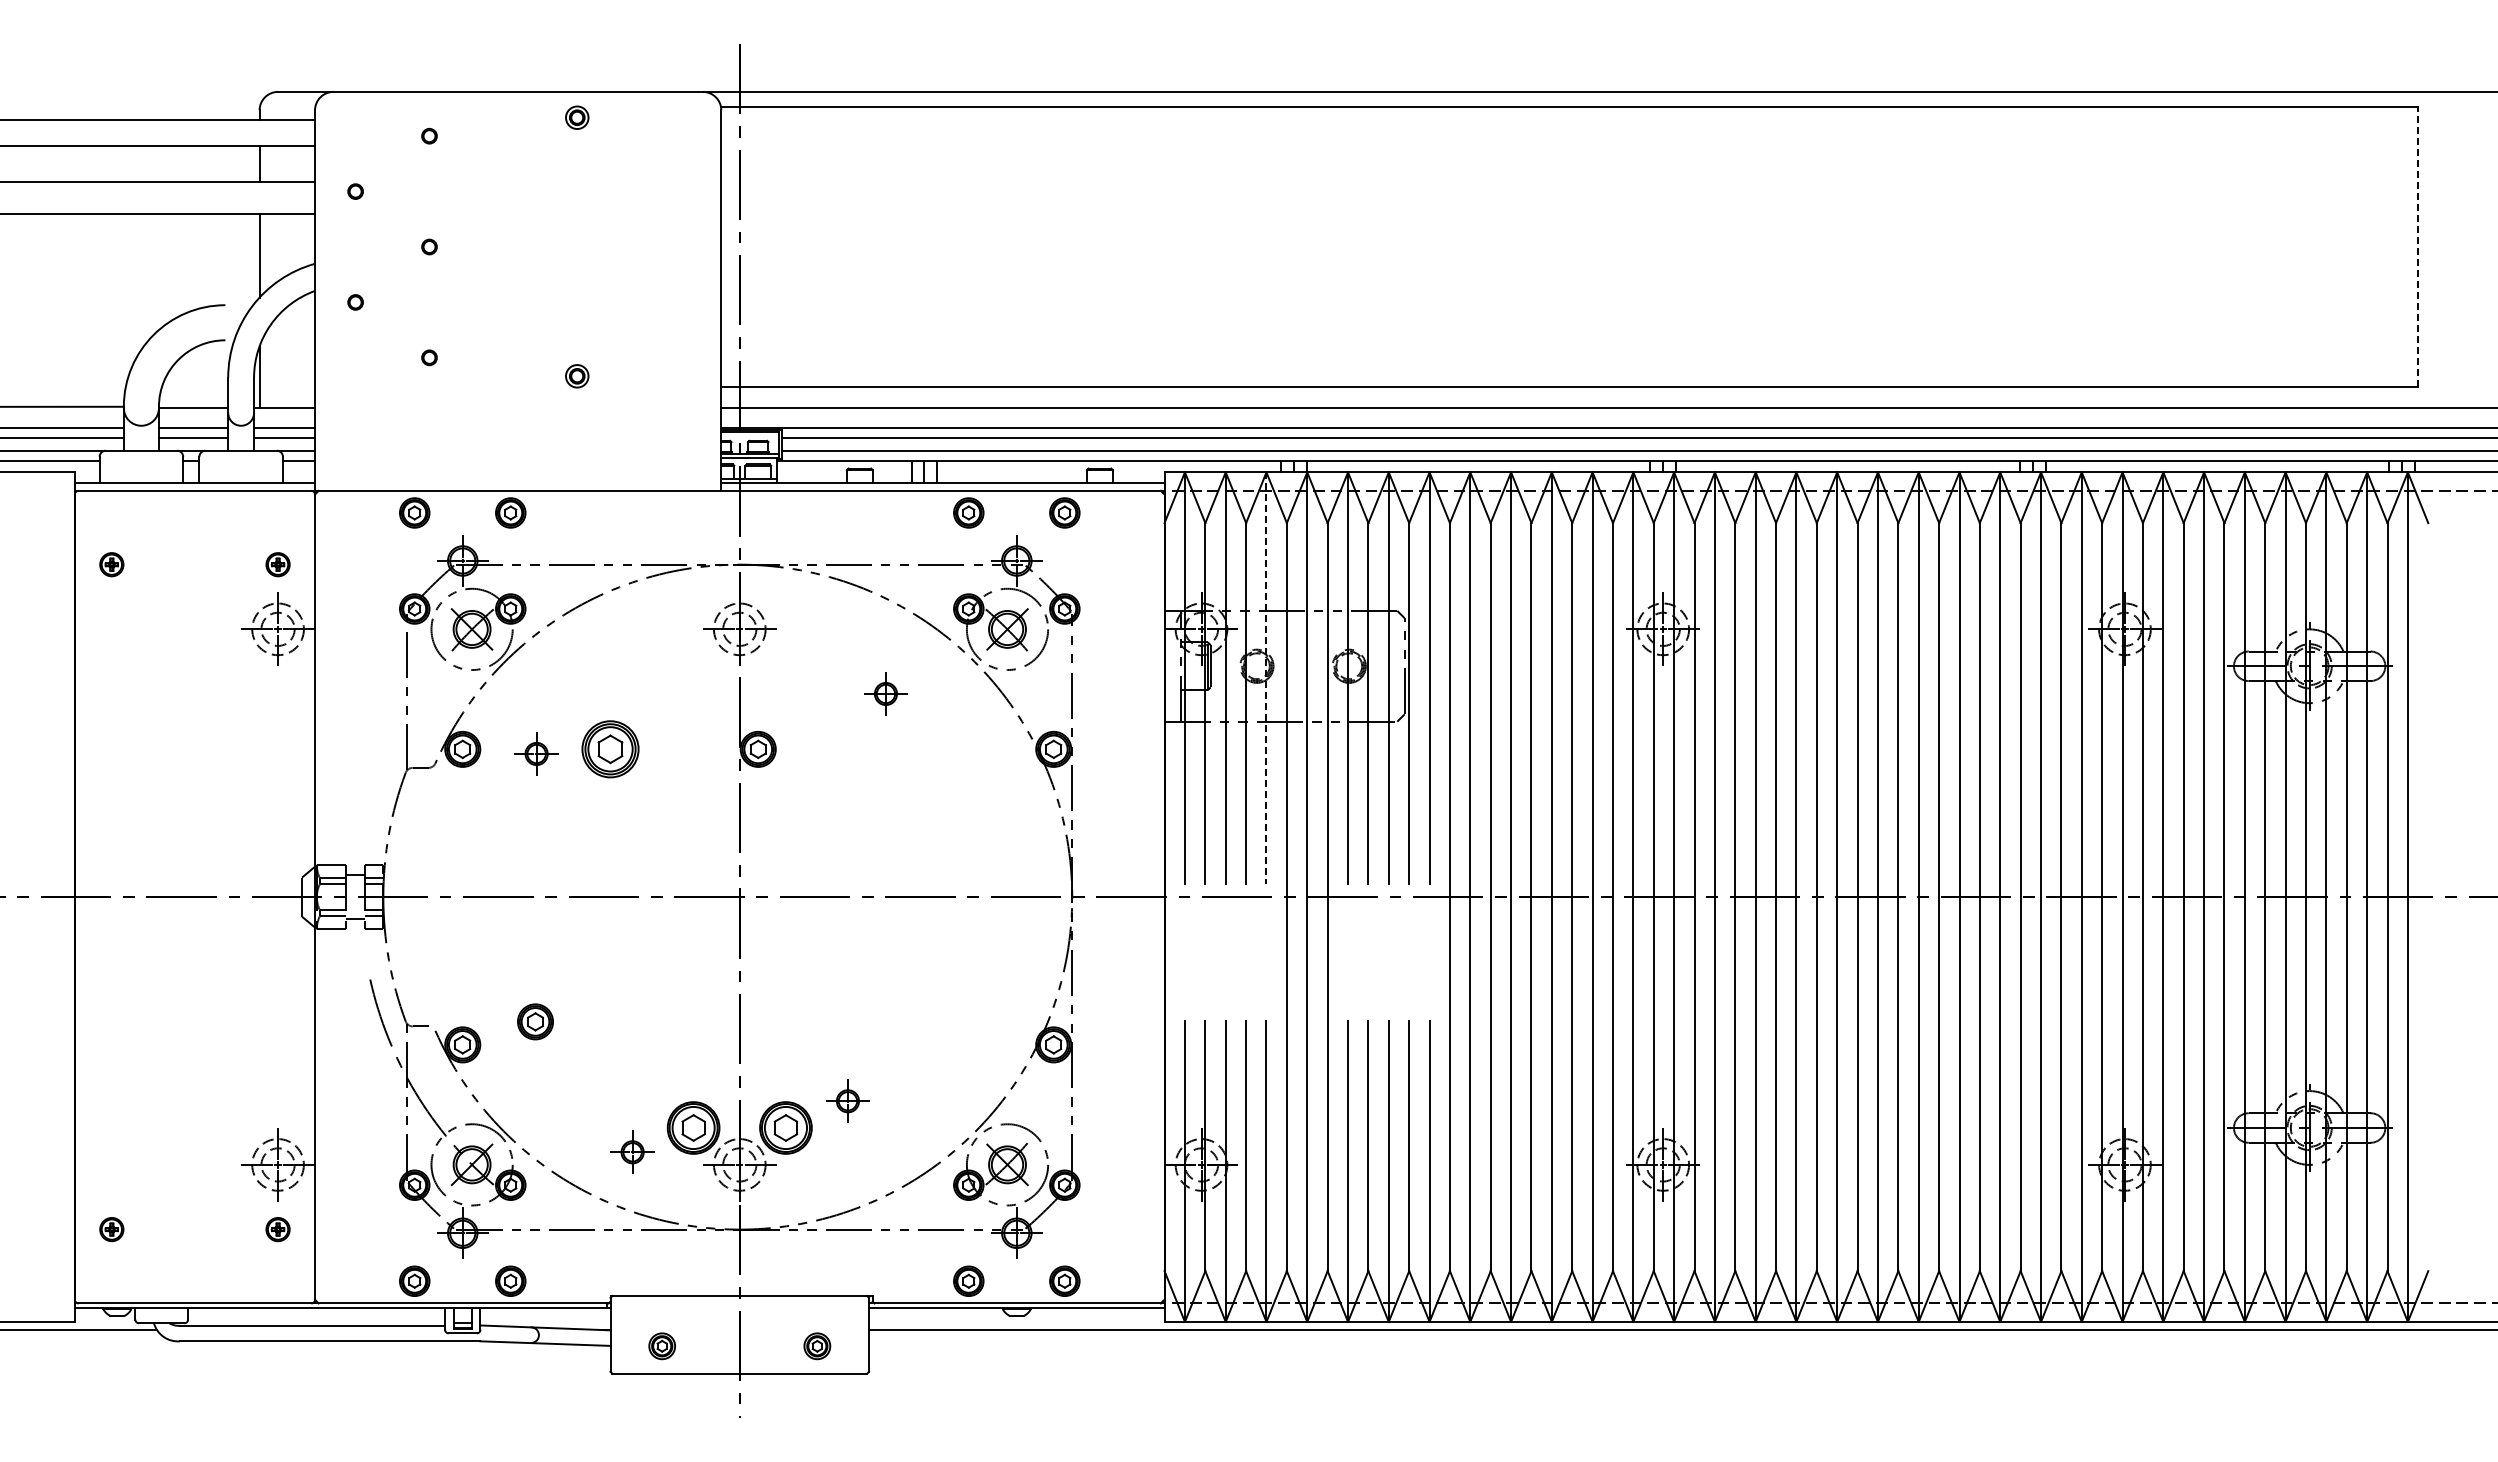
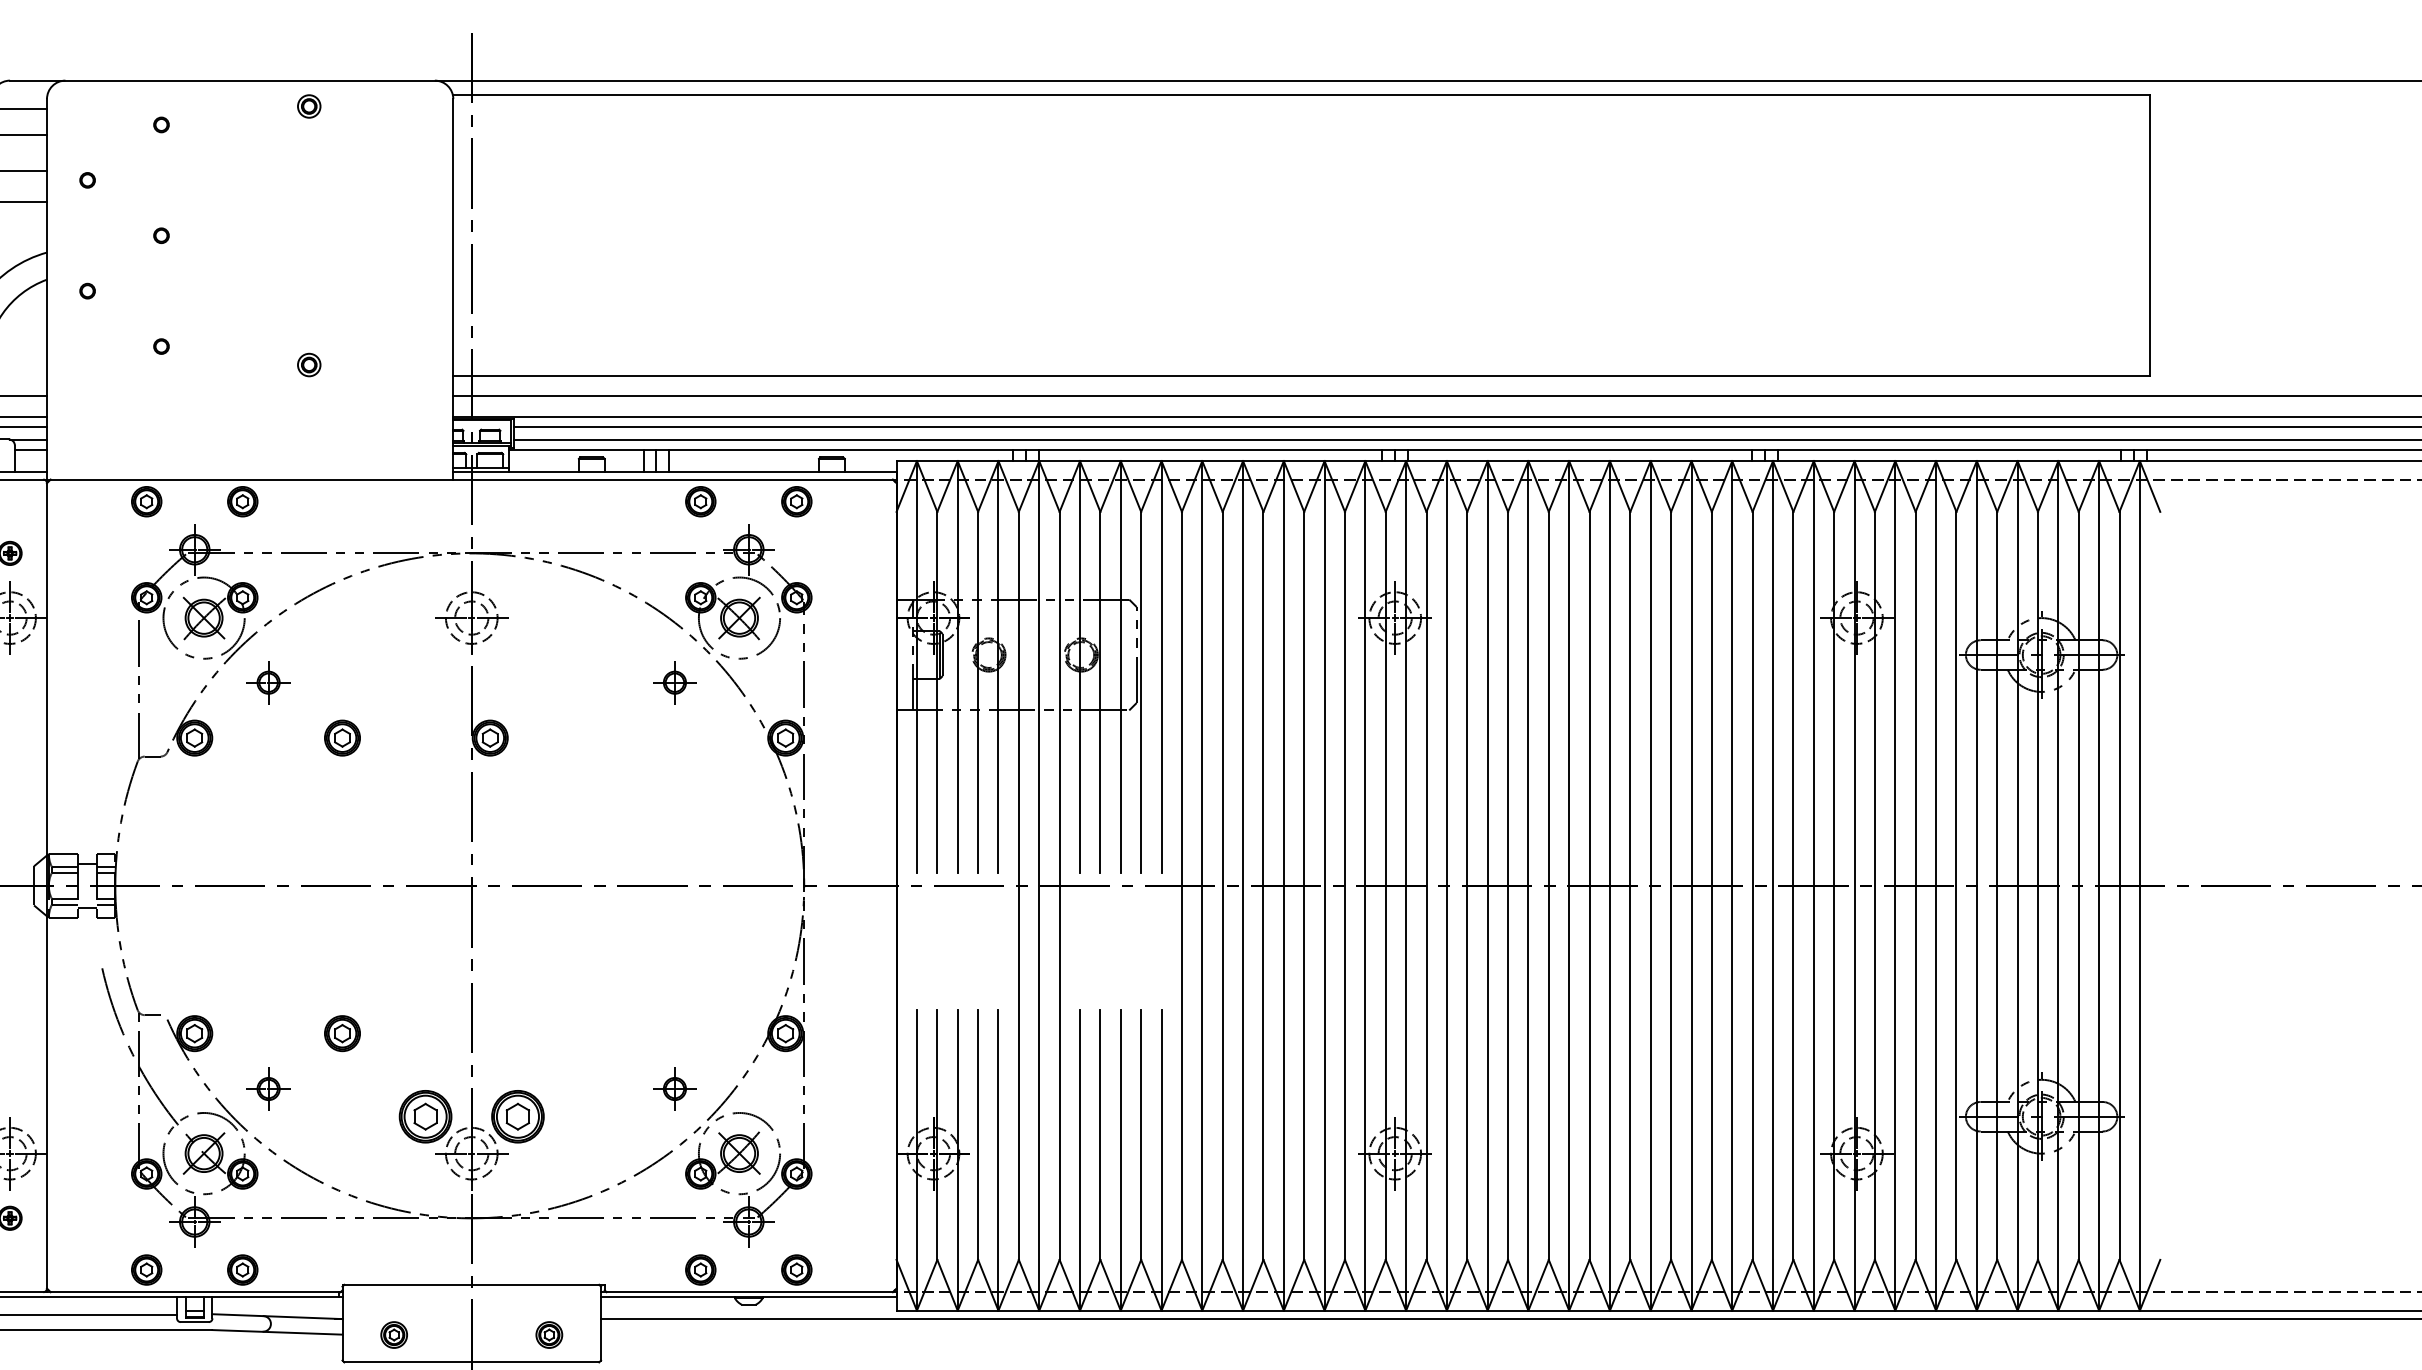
line: (2417, 246) -> (2149, 235), dashed -> solid
line: (1266, 678) -> (998, 667), dashed -> solid
part: (885, 693) -> (674, 682), moved
part: (610, 749) -> (342, 738), size x0.62
part: (536, 753) -> (268, 682), moved
part: (535, 1021) -> (342, 1033), moved
part: (847, 1100) -> (674, 1088), moved
part: (632, 1151) -> (268, 1088), moved

